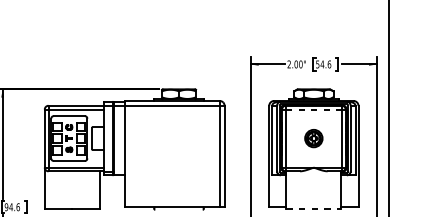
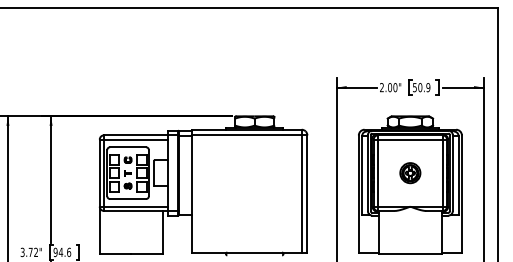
text: (326, 64) -> (424, 87), 54.6 -> 50.9
line: (313, 109) -> (410, 139), dashed -> solid
line: (313, 209) -> (410, 254), dashed -> solid

